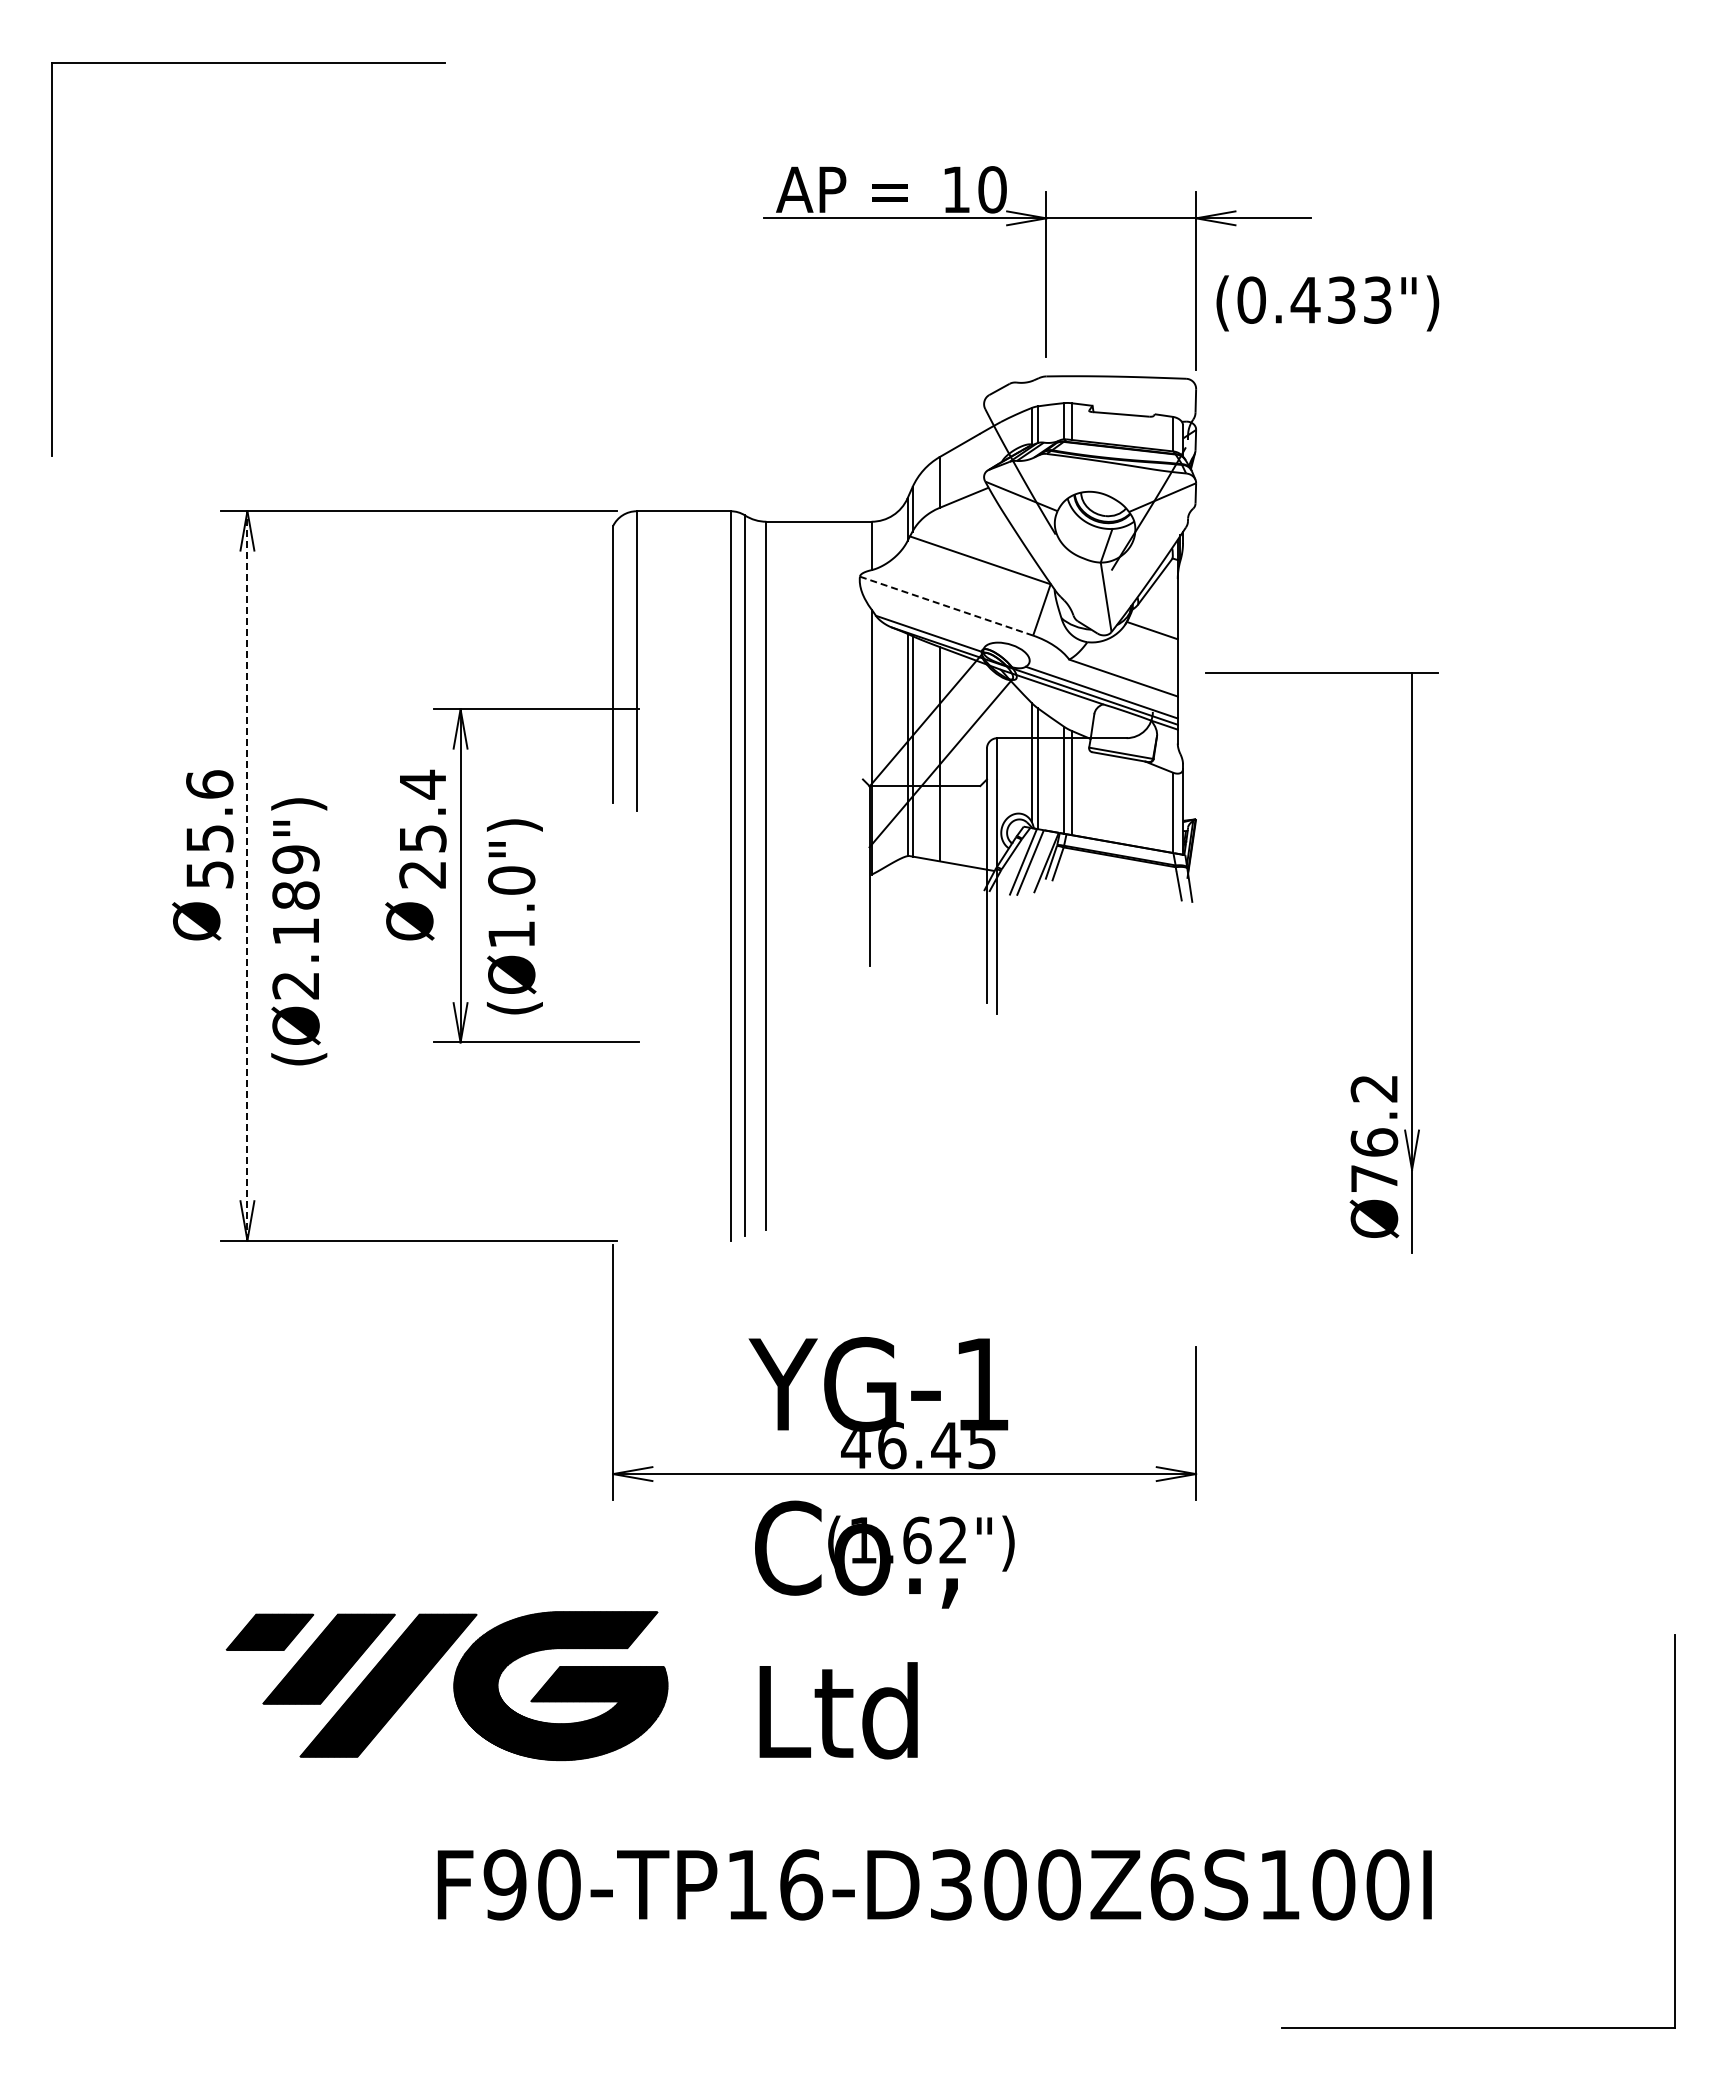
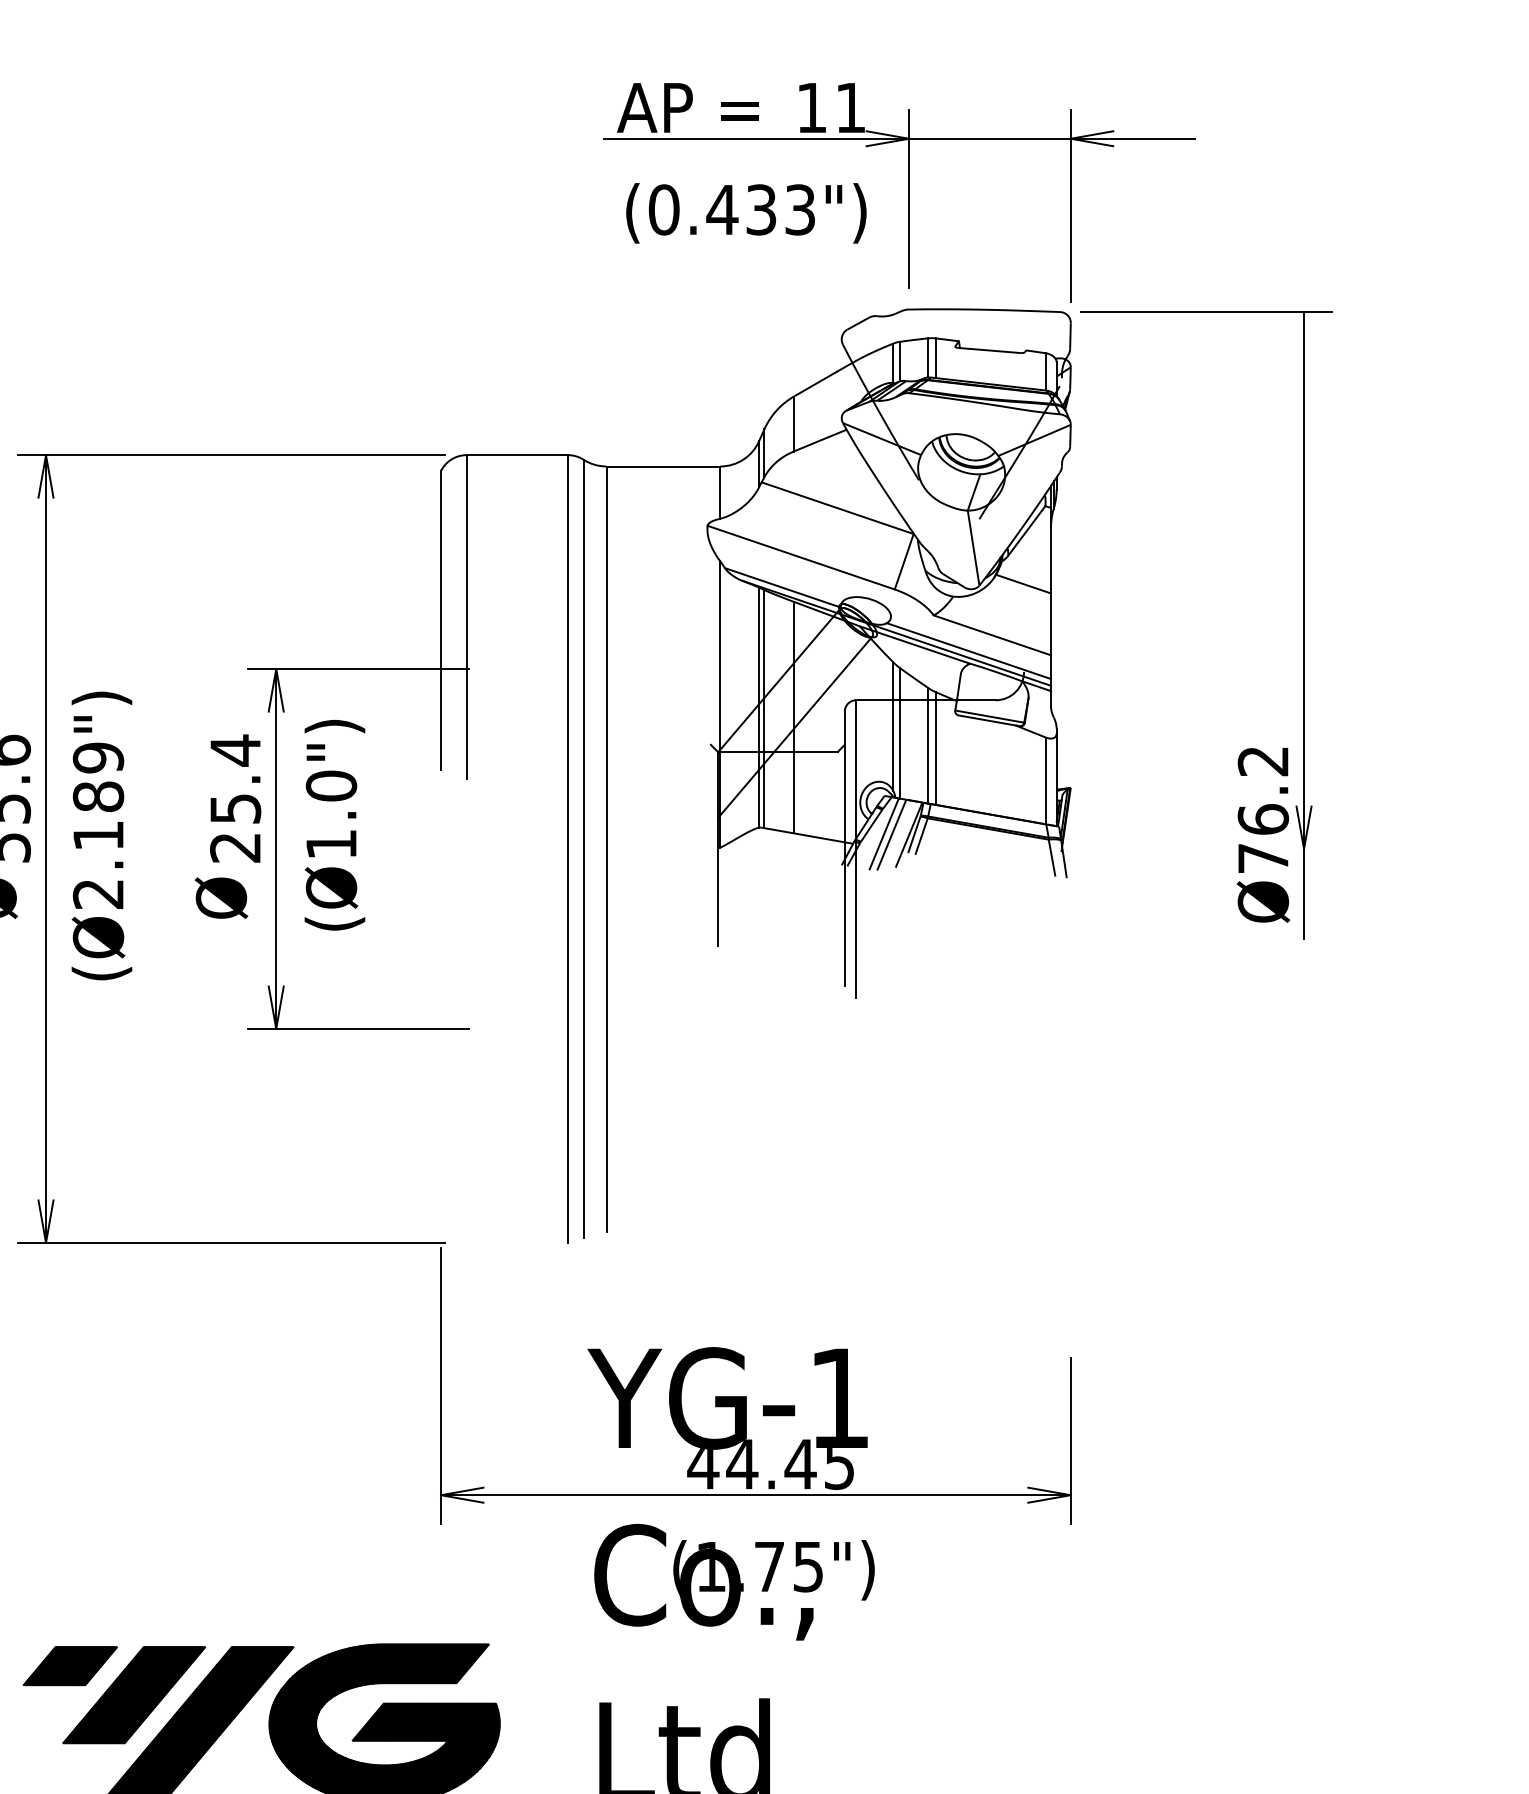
text: (992, 189) -> (850, 107), 10 -> 11
text: (1327, 303) -> (746, 213), moved
line: (946, 605) -> (801, 556), dashed -> solid
line: (247, 875) -> (46, 848), dashed -> solid
text: (514, 916) -> (334, 824), moved
text: (299, 931) -> (102, 835), moved
part: (1411, 962) -> (1303, 625), moved
text: (891, 1445) -> (741, 1464), 46.45 -> 44.45
text: (934, 1540) -> (788, 1566), (1.62") -> (1.75")

